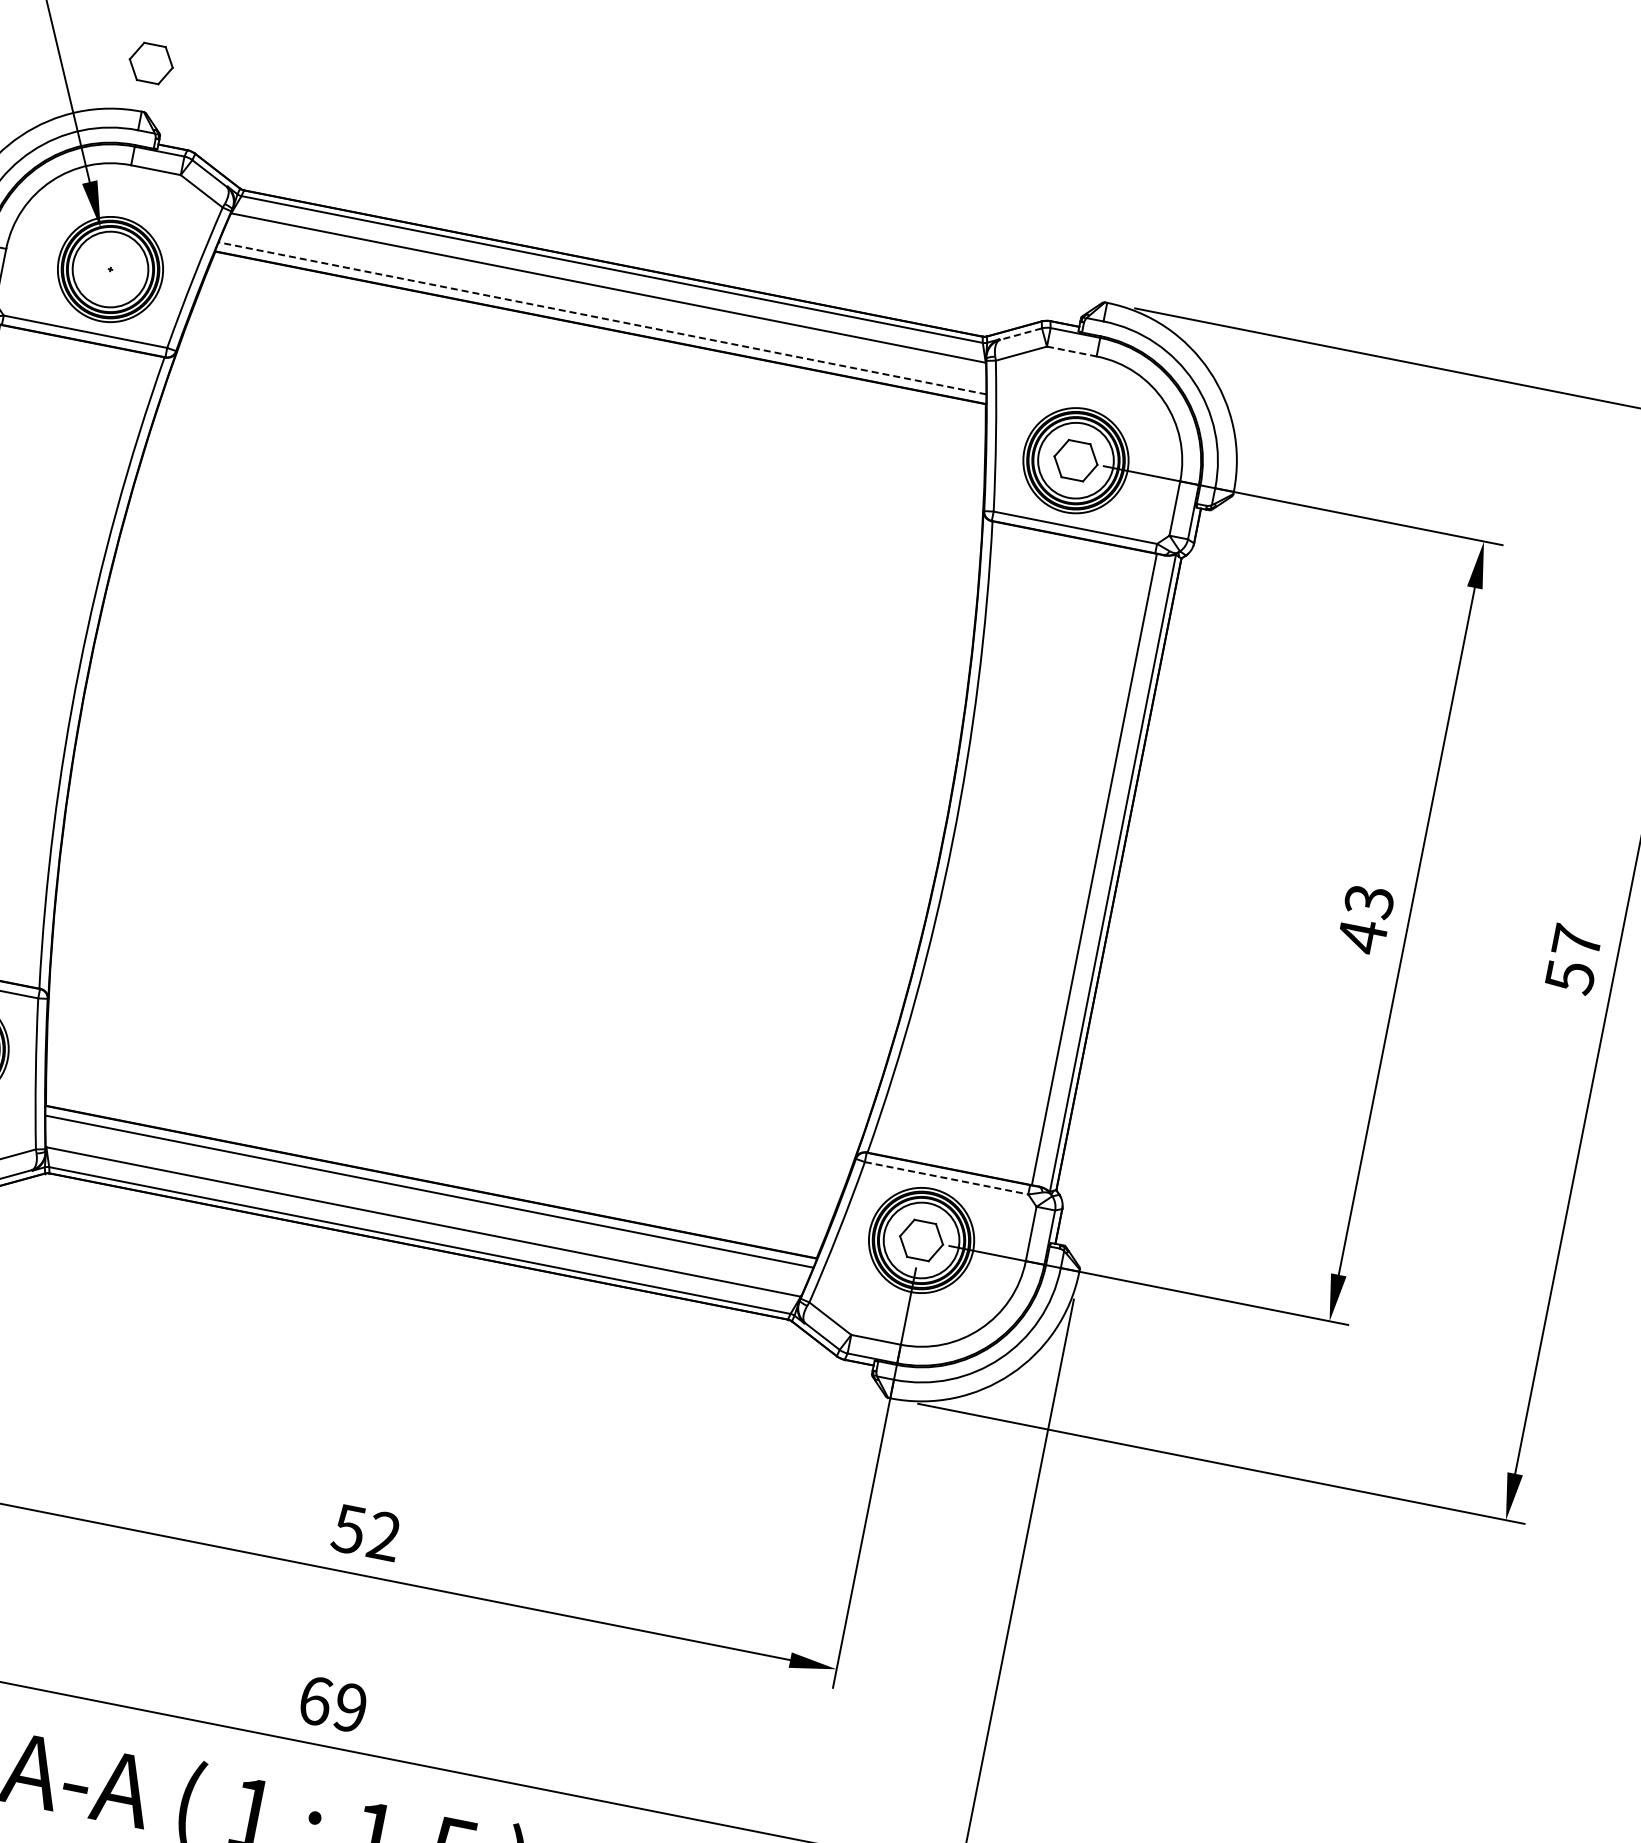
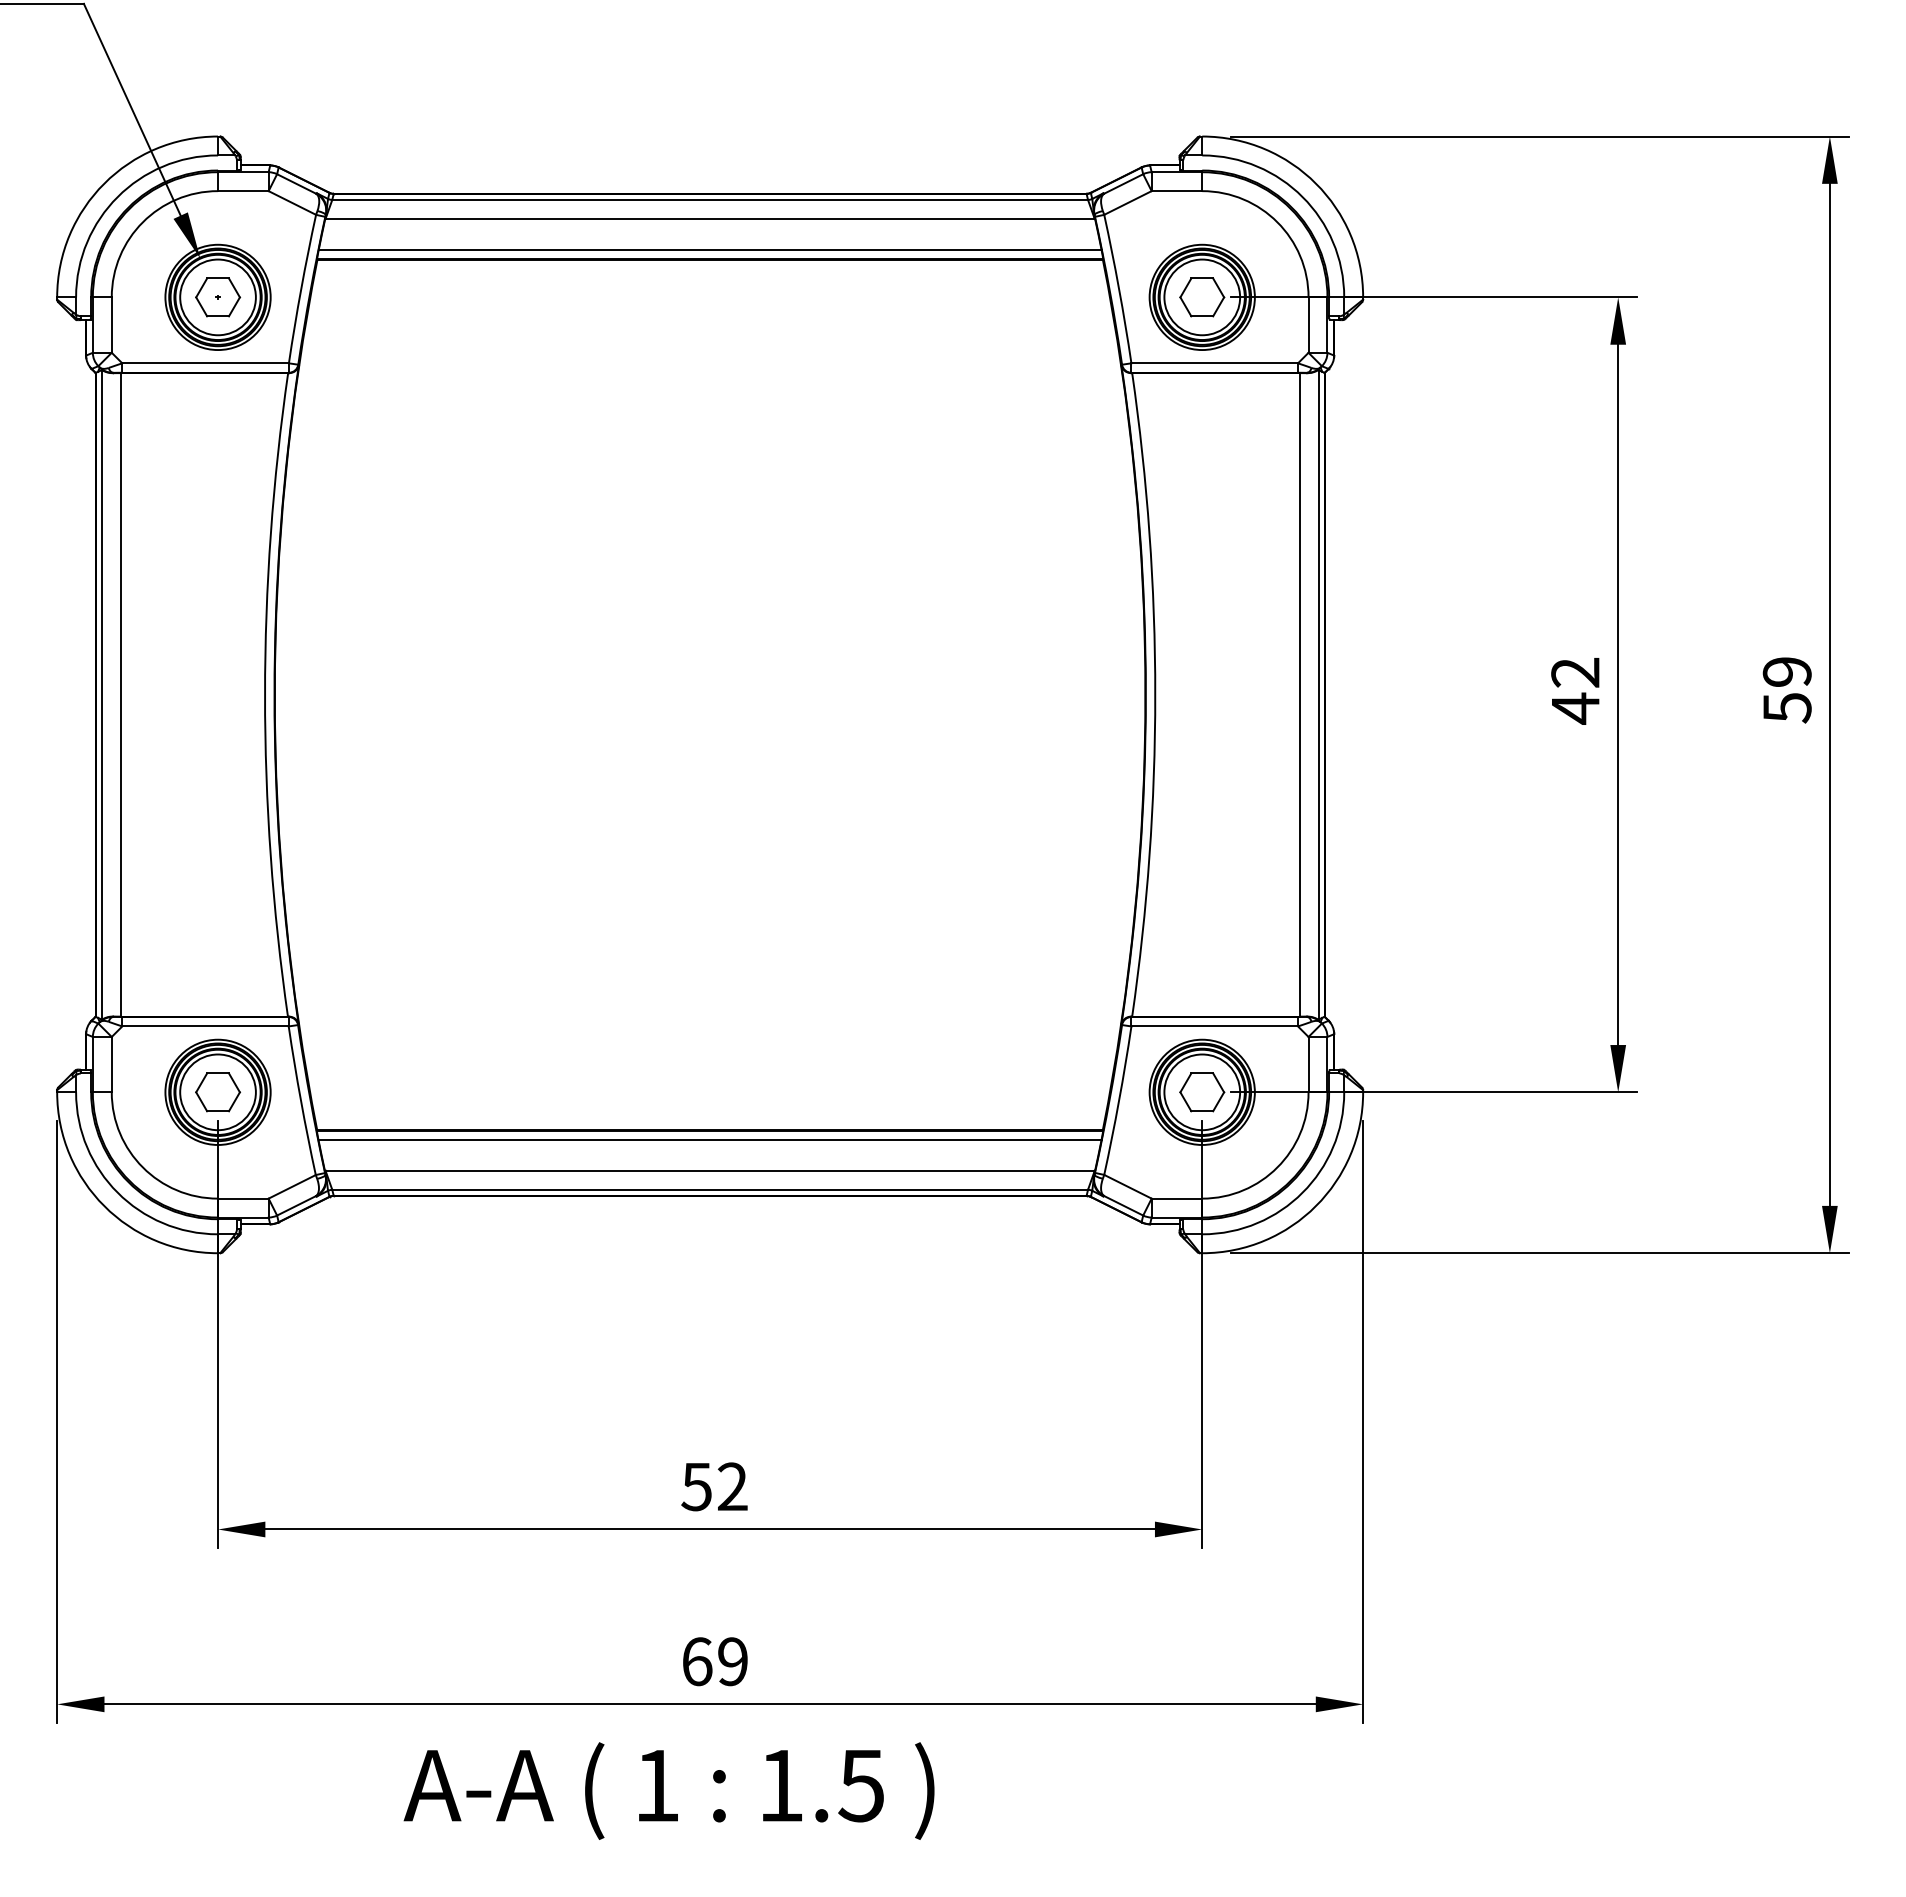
part: (151, 63) -> (218, 297), moved
line: (601, 317) -> (709, 249), dashed -> solid
line: (1020, 333) -> (1123, 183), dashed -> solid
line: (1072, 351) -> (1177, 191), dashed -> solid
text: (1369, 902) -> (1575, 673), 43 -> 42
text: (1576, 941) -> (1786, 671), 57 -> 59
line: (947, 1178) -> (1215, 1026), dashed -> solid

